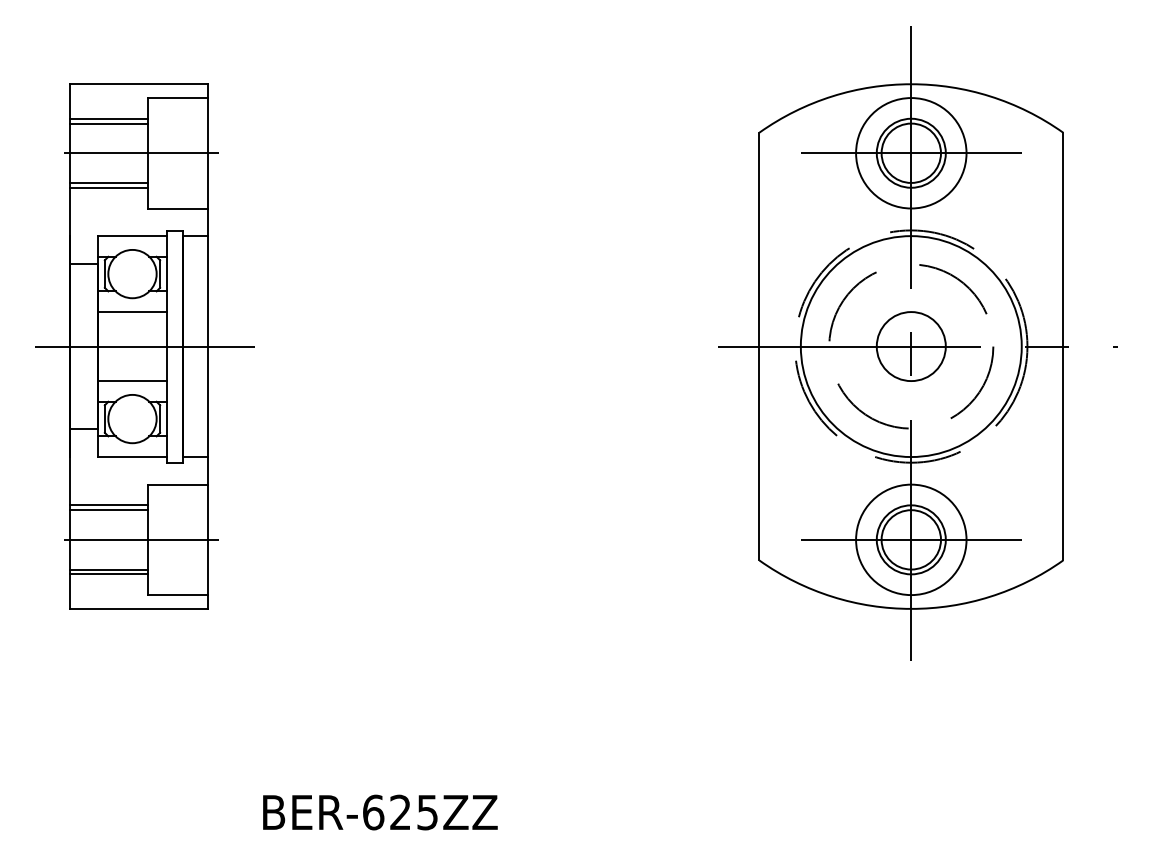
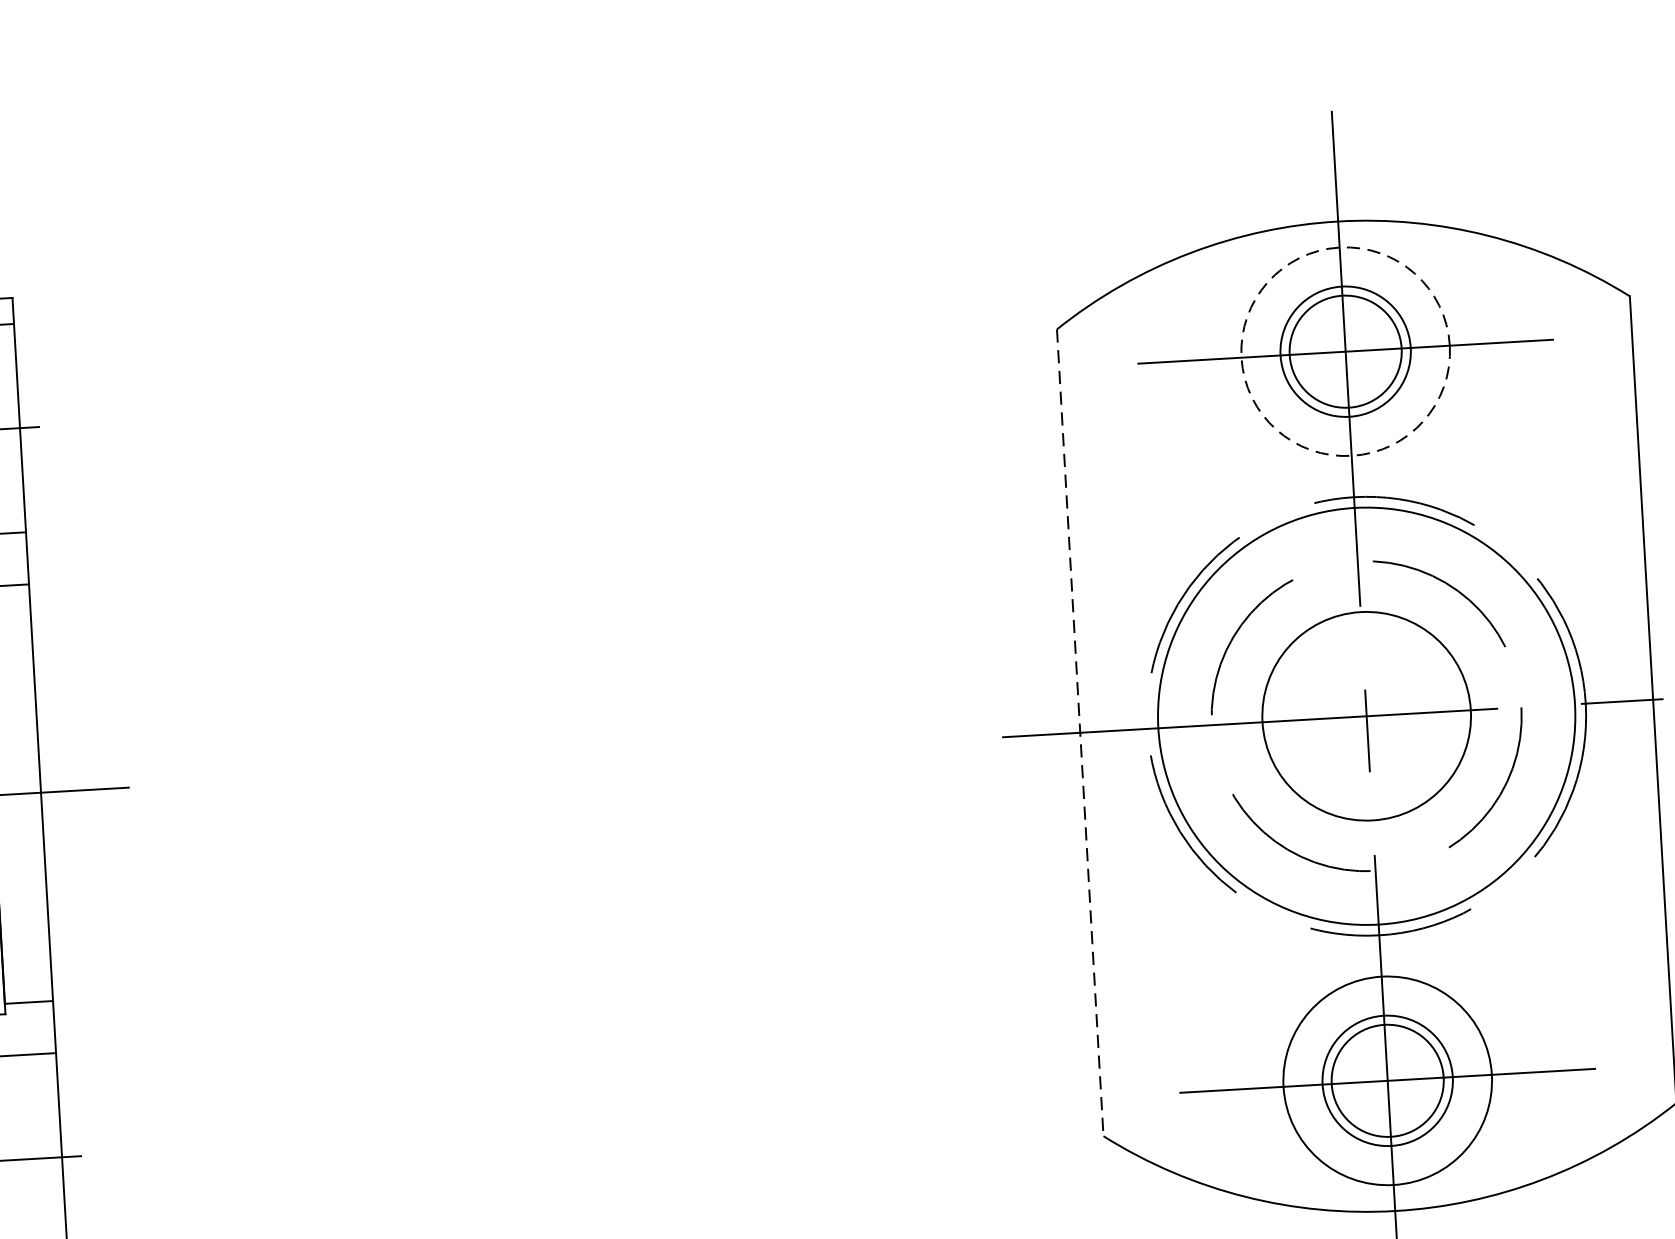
circle: (911, 153) -> (1346, 352), solid -> dashed
line: (759, 346) -> (1080, 732), solid -> dashed
circle: (910, 346) -> (1365, 716), size x1.6

